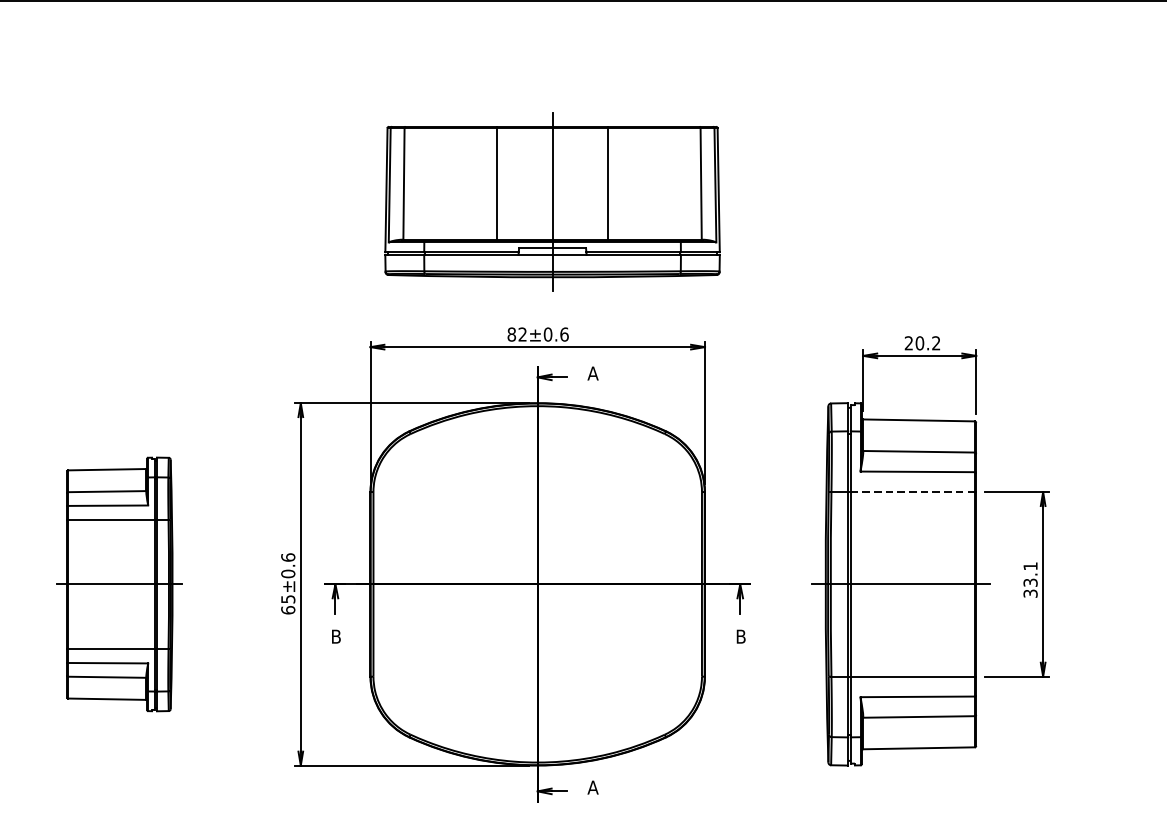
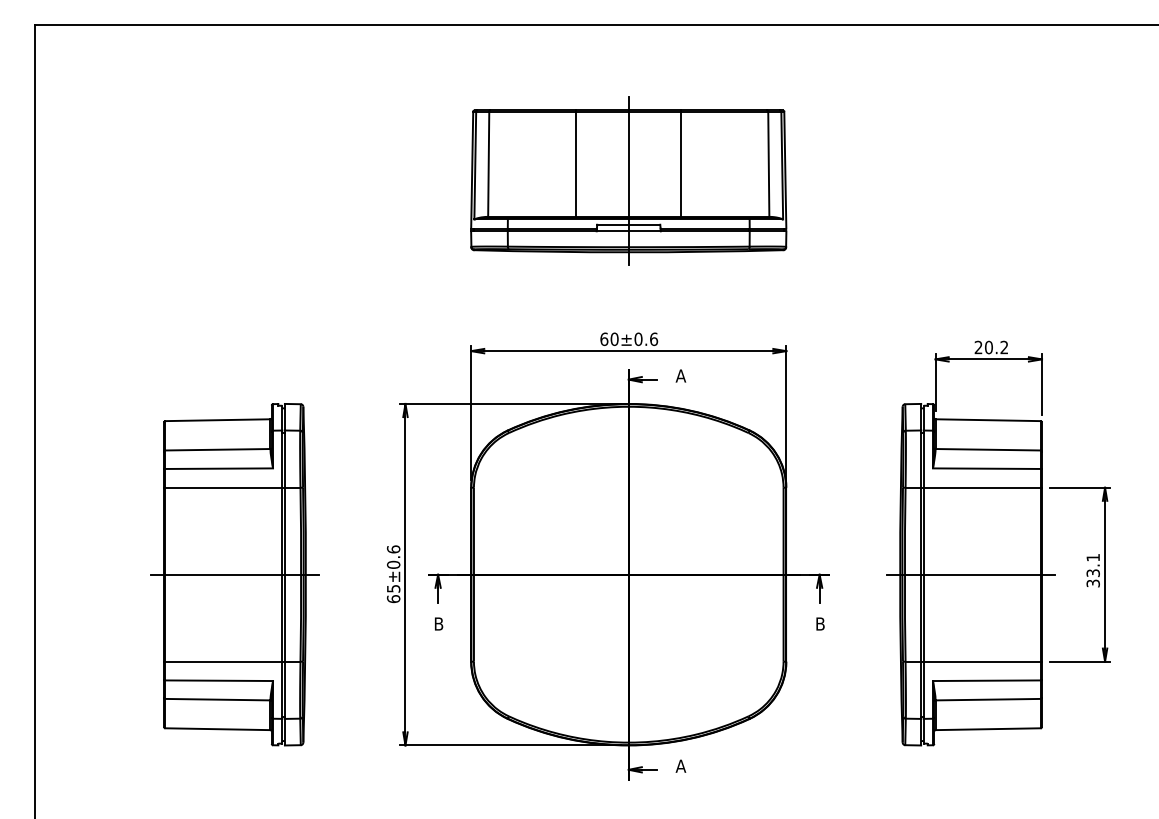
part: (552, 201) -> (628, 180), moved
text: (517, 334) -> (609, 339), 82±0.6 -> 60±0.6
line: (913, 491) -> (982, 487), dashed -> solid
part: (119, 584) -> (234, 574), size x1.43

